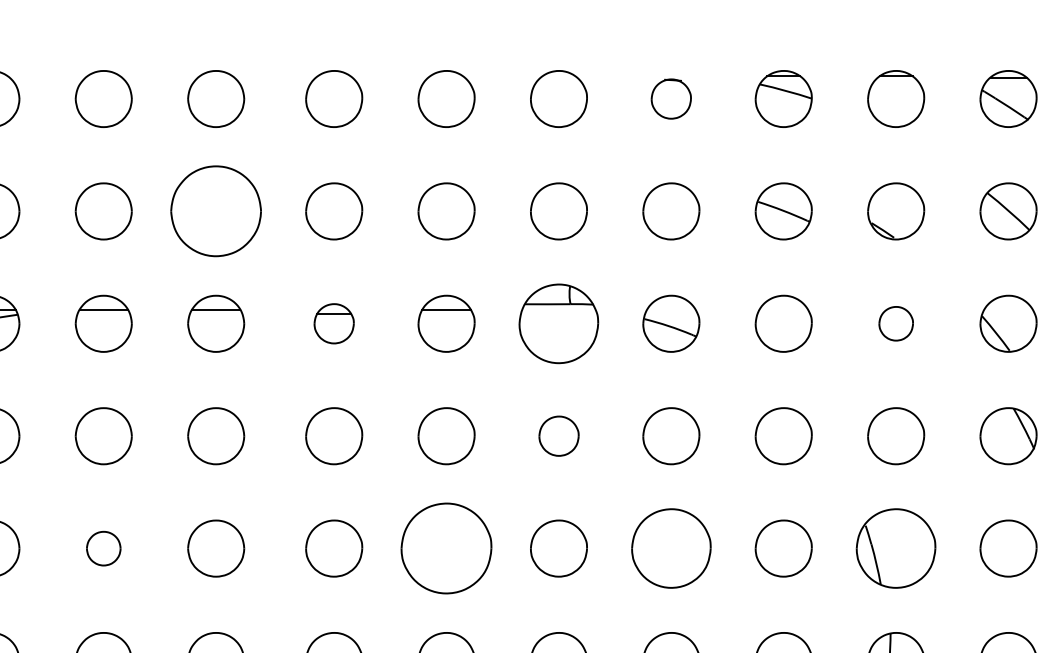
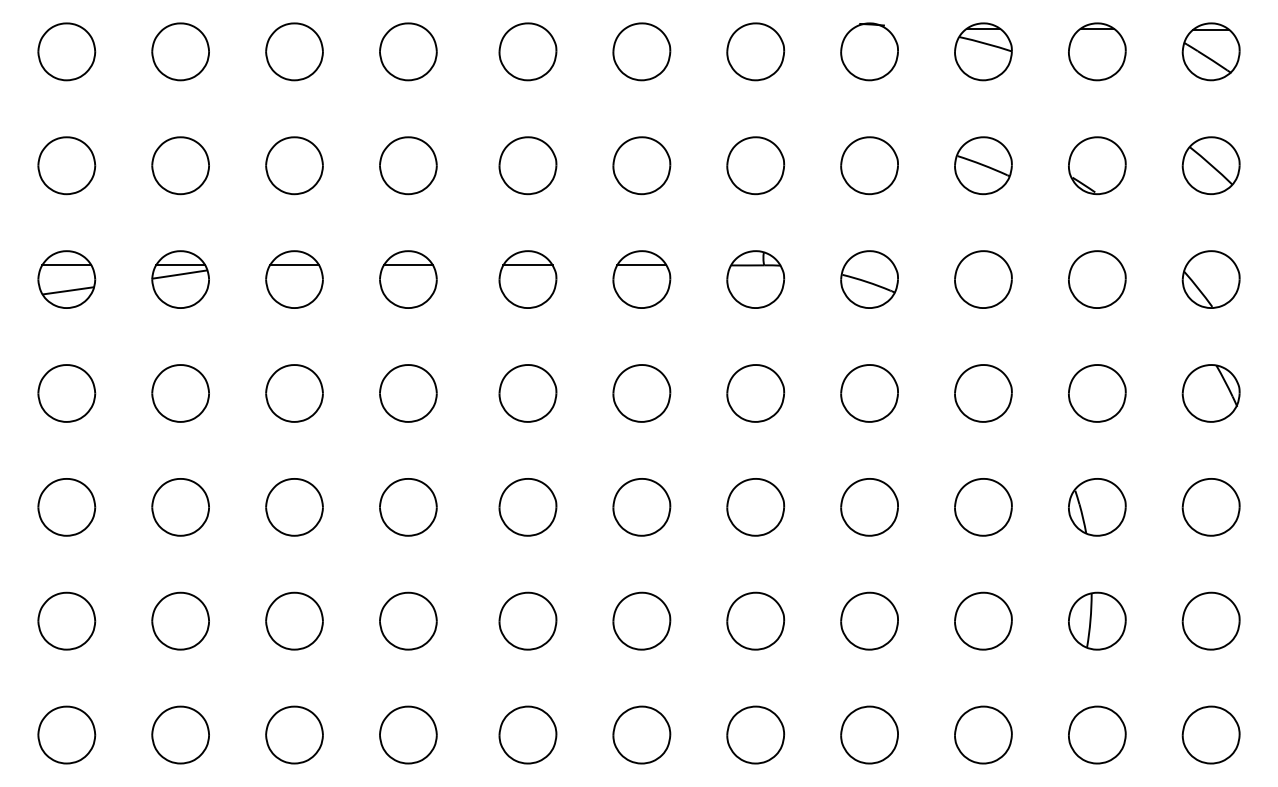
part: (671, 98) -> (869, 51), size x1.43
part: (216, 211) -> (408, 165), size x0.62
part: (333, 323) -> (527, 279), size x1.43
part: (558, 323) -> (755, 279), size x0.71
part: (896, 323) -> (1097, 279), size x1.67
part: (558, 436) -> (755, 393), size x1.43
part: (103, 548) -> (294, 507), size x1.67
part: (446, 548) -> (641, 507), size x0.62
part: (671, 548) -> (869, 507), size x0.71
part: (896, 548) -> (1097, 507), size x0.71

